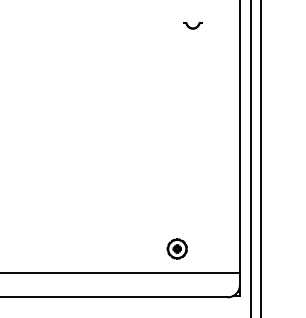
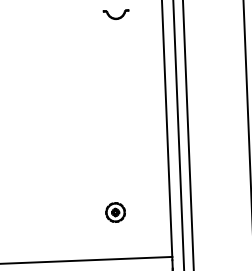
part: (192, 25) -> (115, 14), size x1.43
part: (176, 248) -> (114, 212), moved

